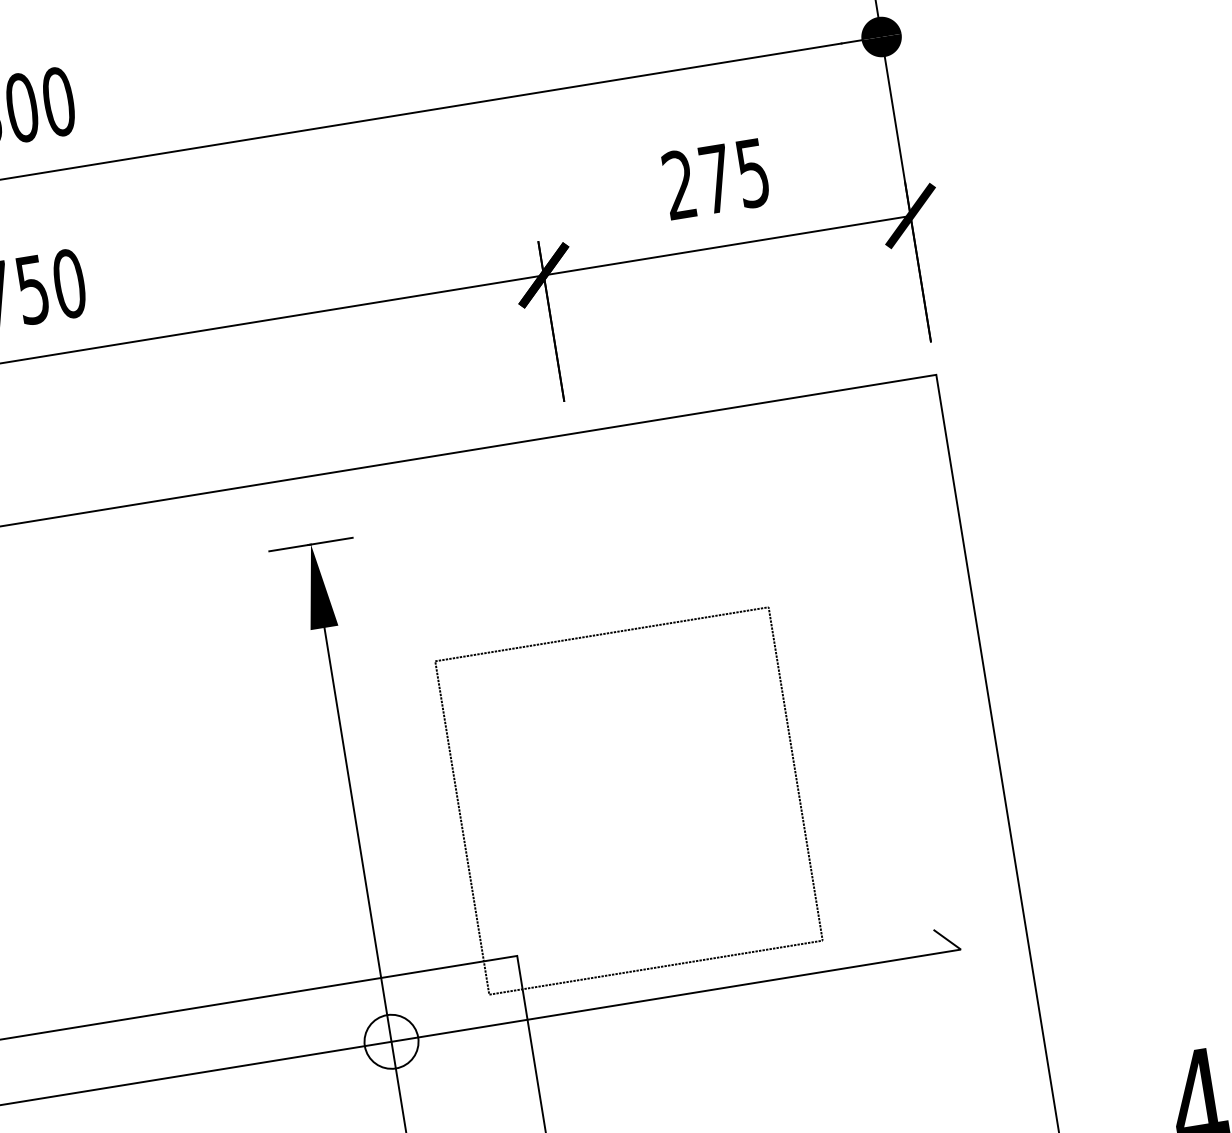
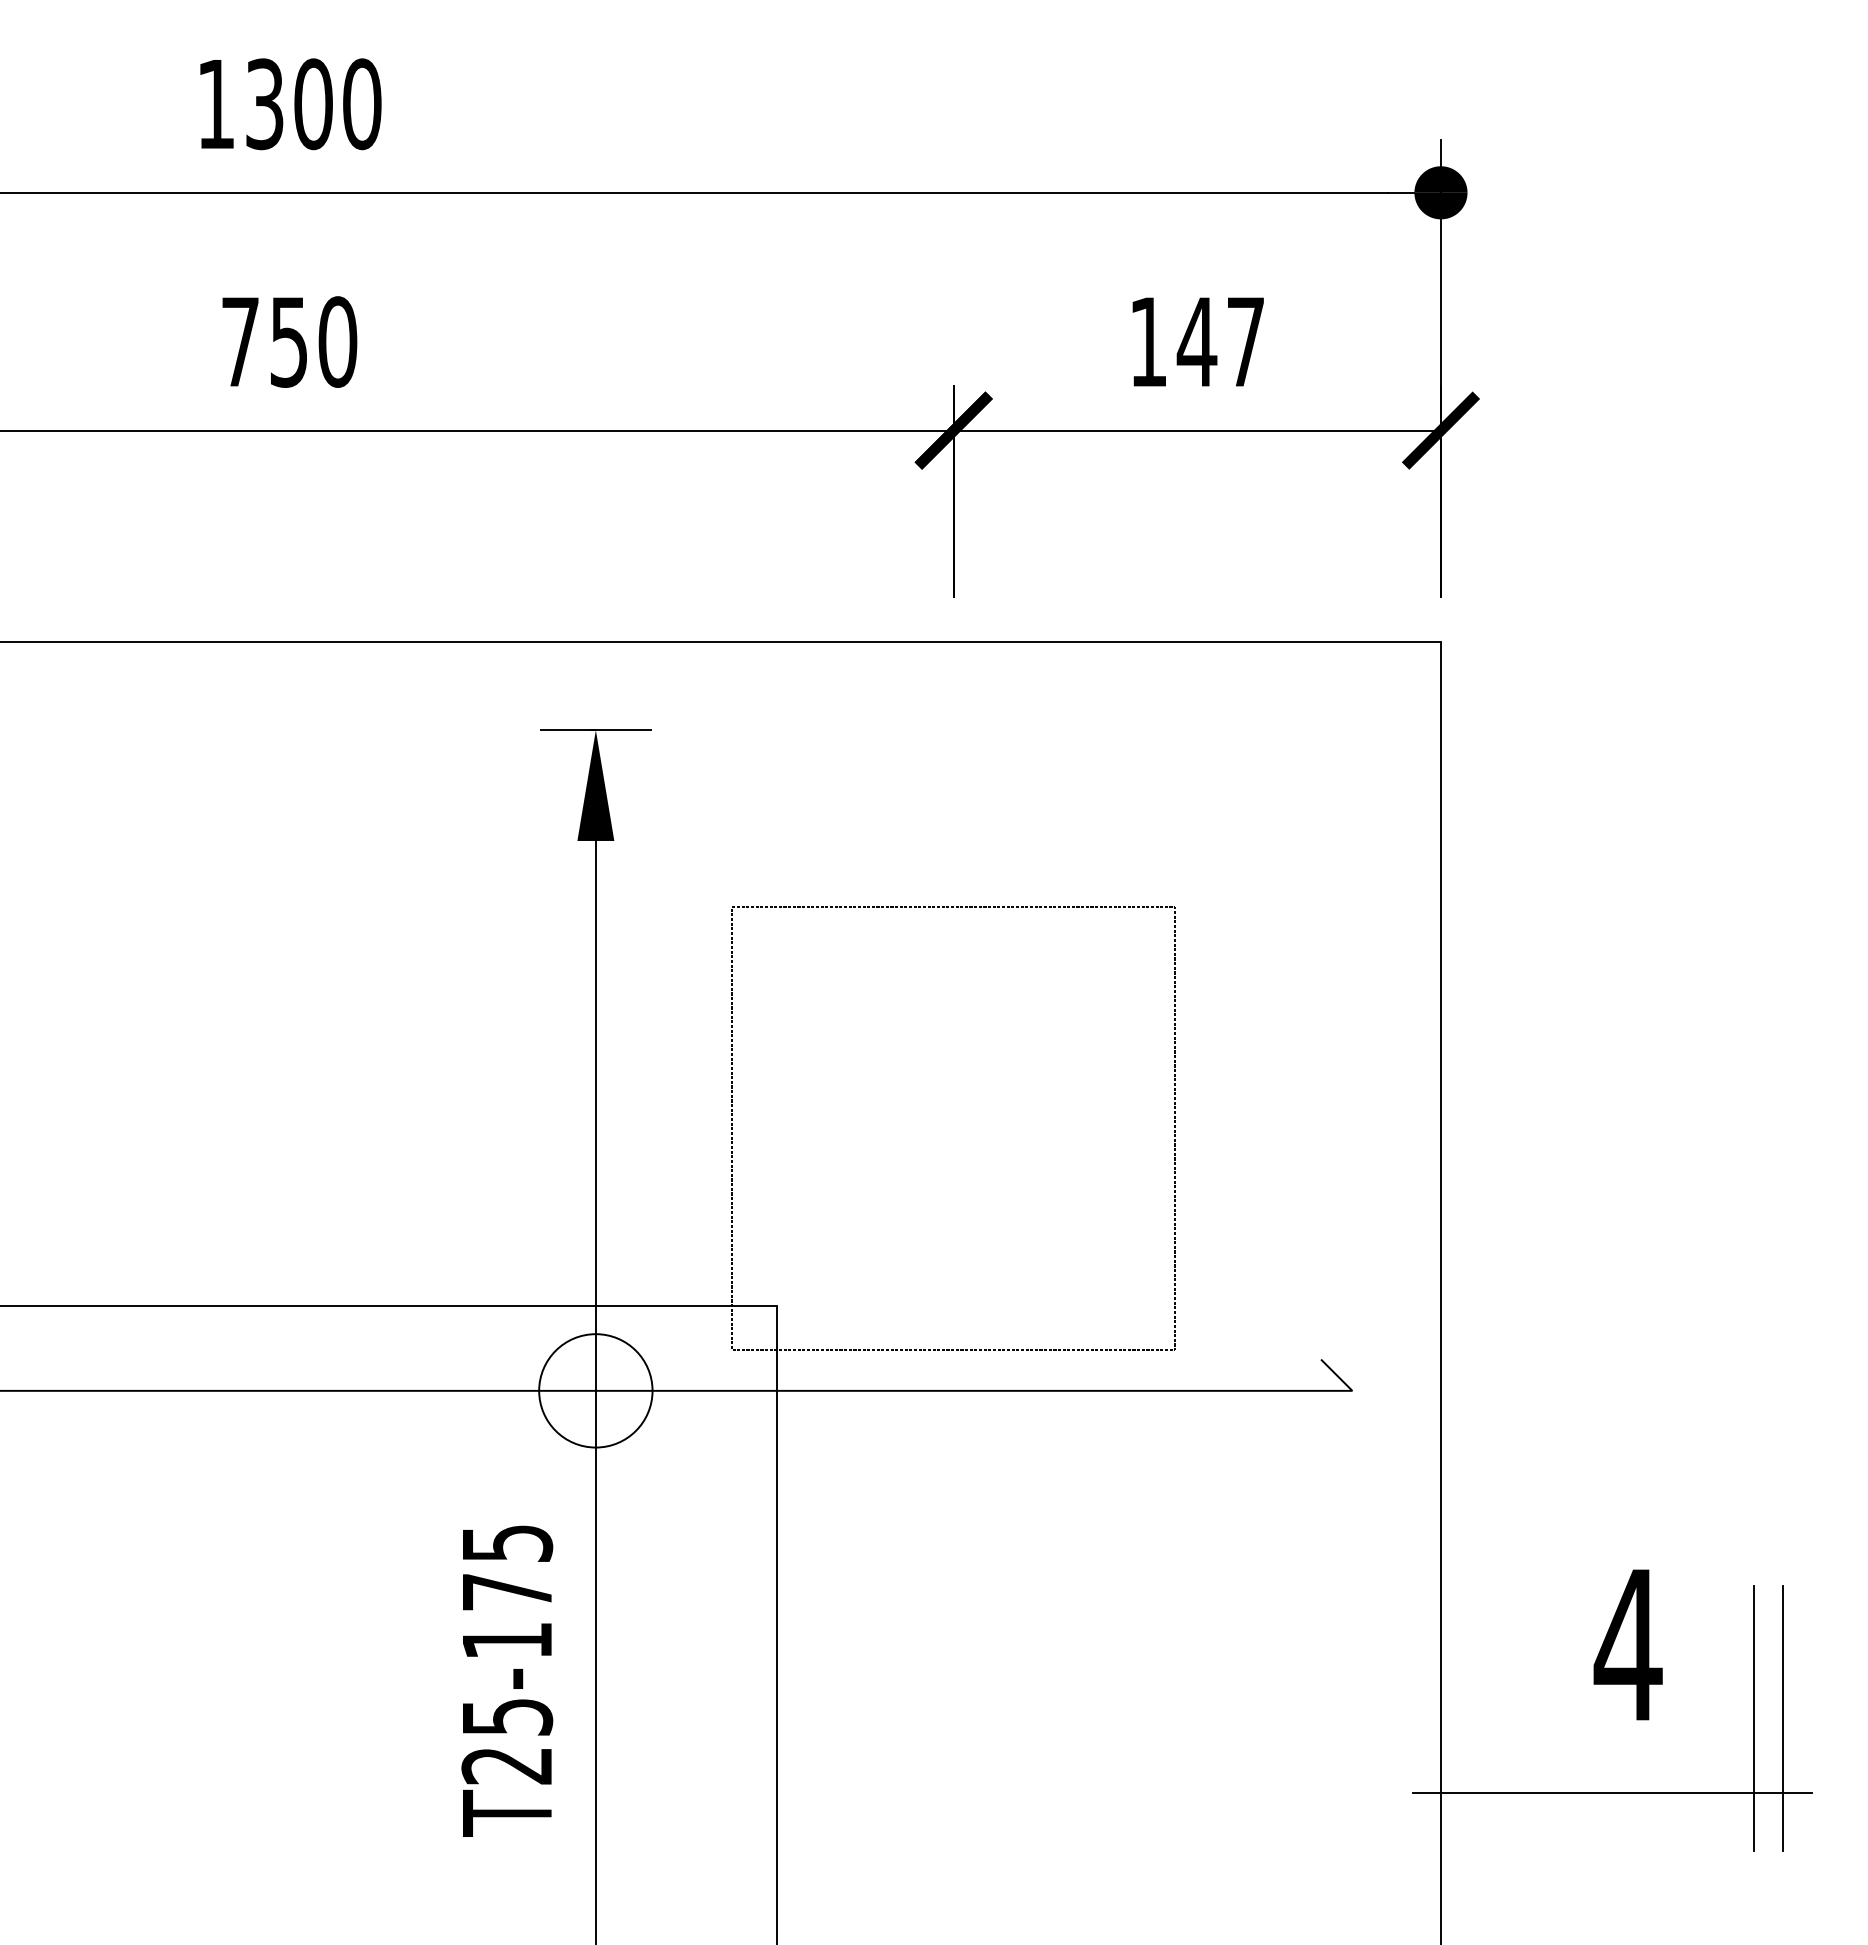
text: (715, 178) -> (1196, 341), 275 -> 147
circle: (391, 1041) -> (595, 1390), size x1.6

